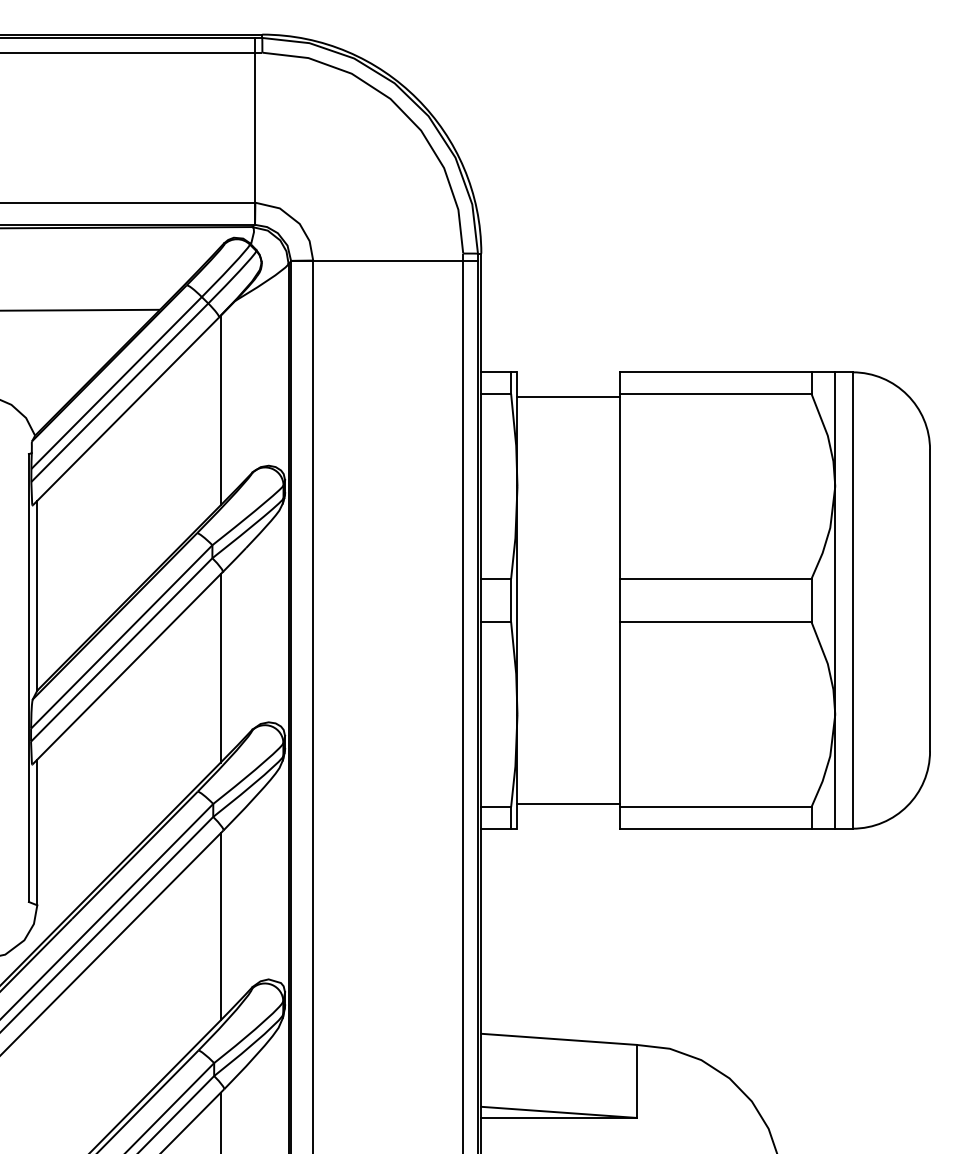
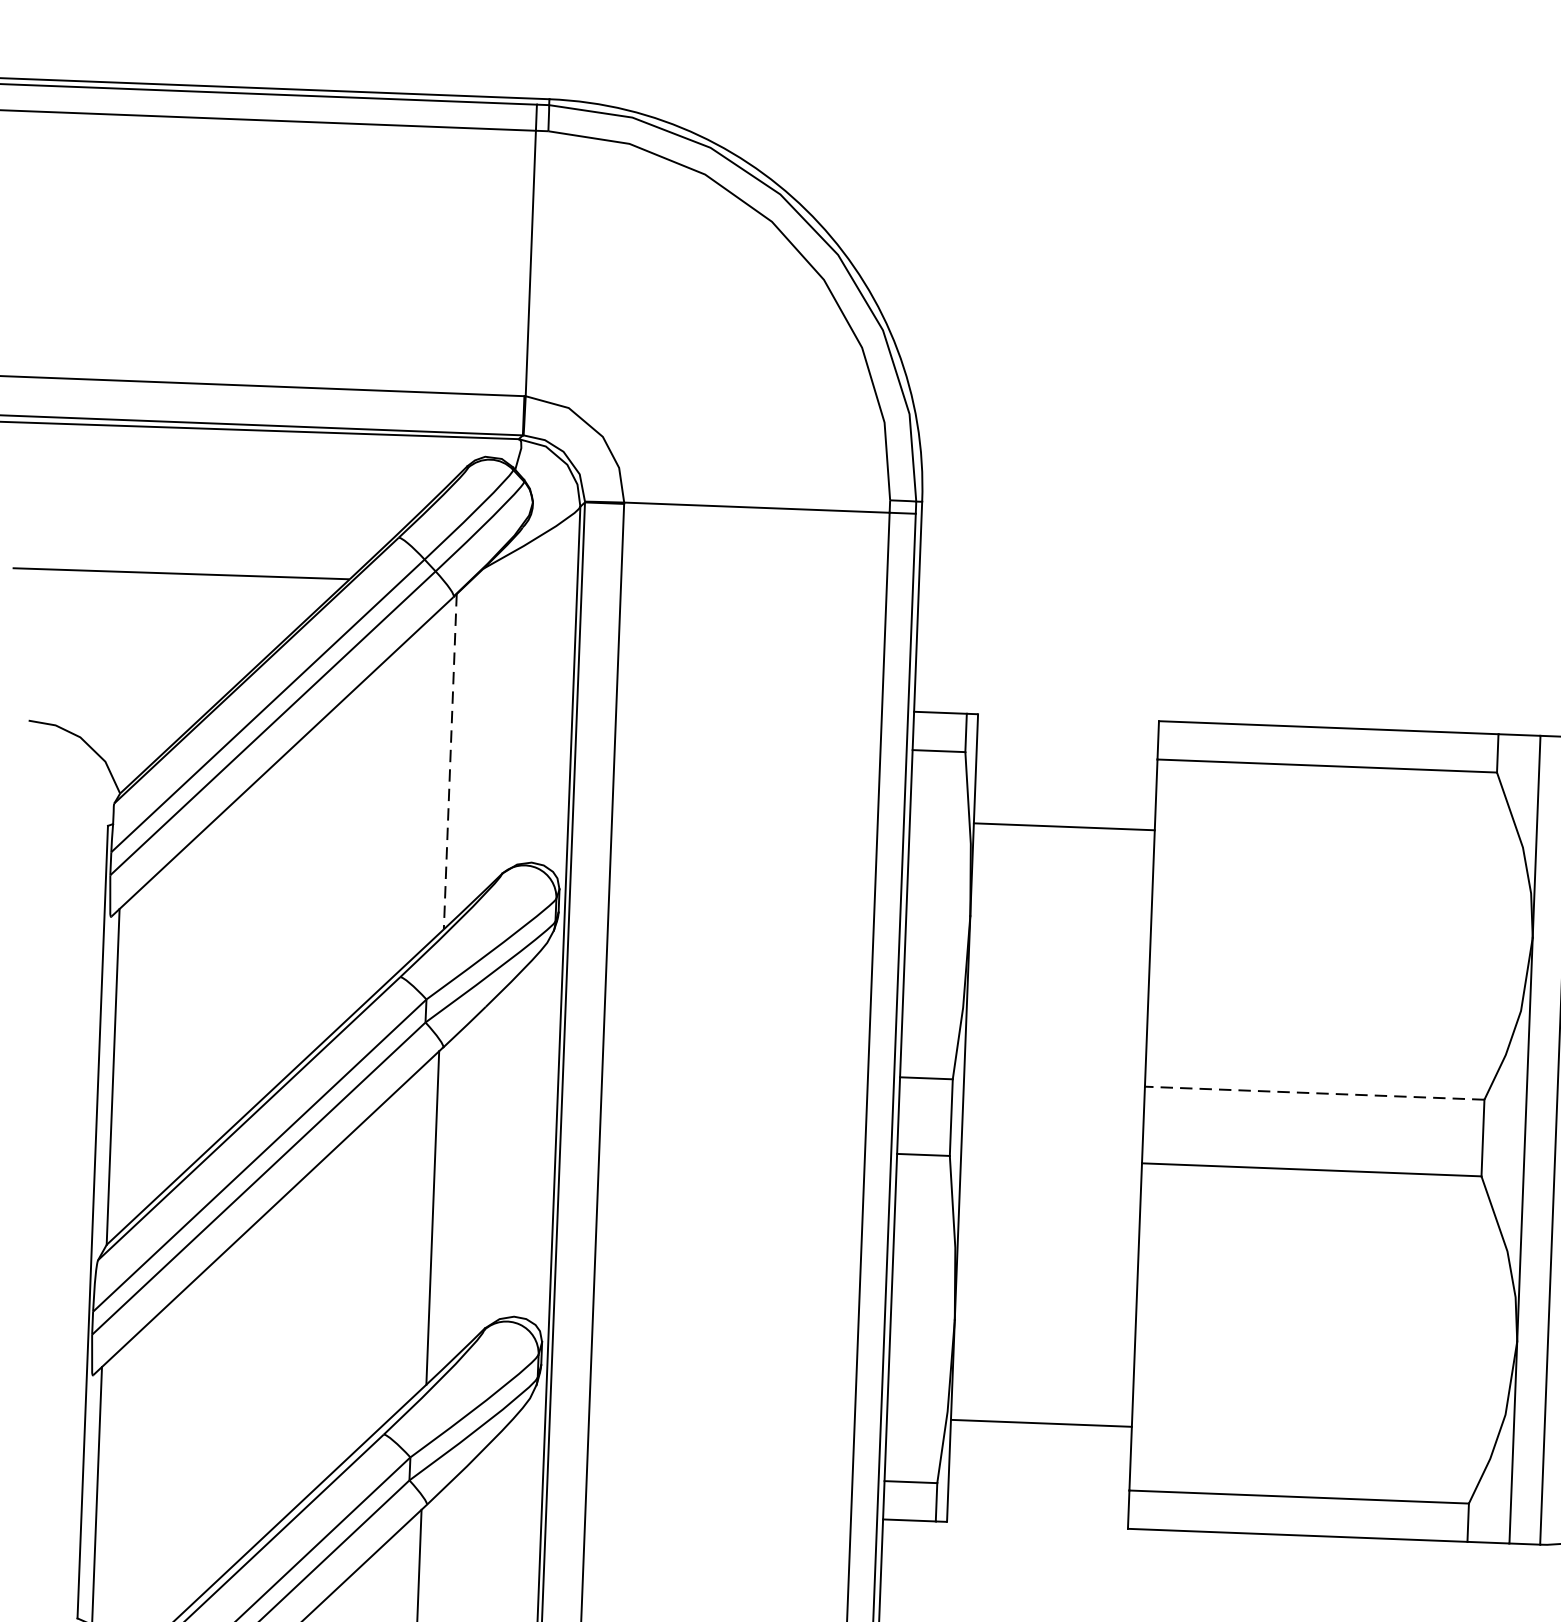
line: (568, 396) -> (1064, 825), moved
line: (220, 410) -> (449, 761), solid -> dashed
line: (715, 578) -> (1314, 1092), solid -> dashed
line: (568, 804) -> (1041, 1424), moved

